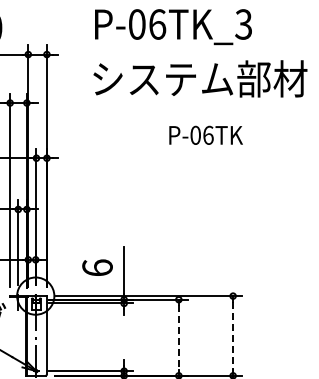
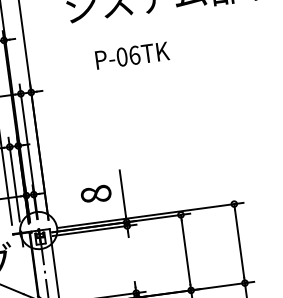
text: (205, 134) -> (131, 54), moved
text: (97, 267) -> (96, 193), 6 -> 8
line: (233, 336) -> (240, 244), dashed -> solid
line: (178, 338) -> (185, 253), dashed -> solid

